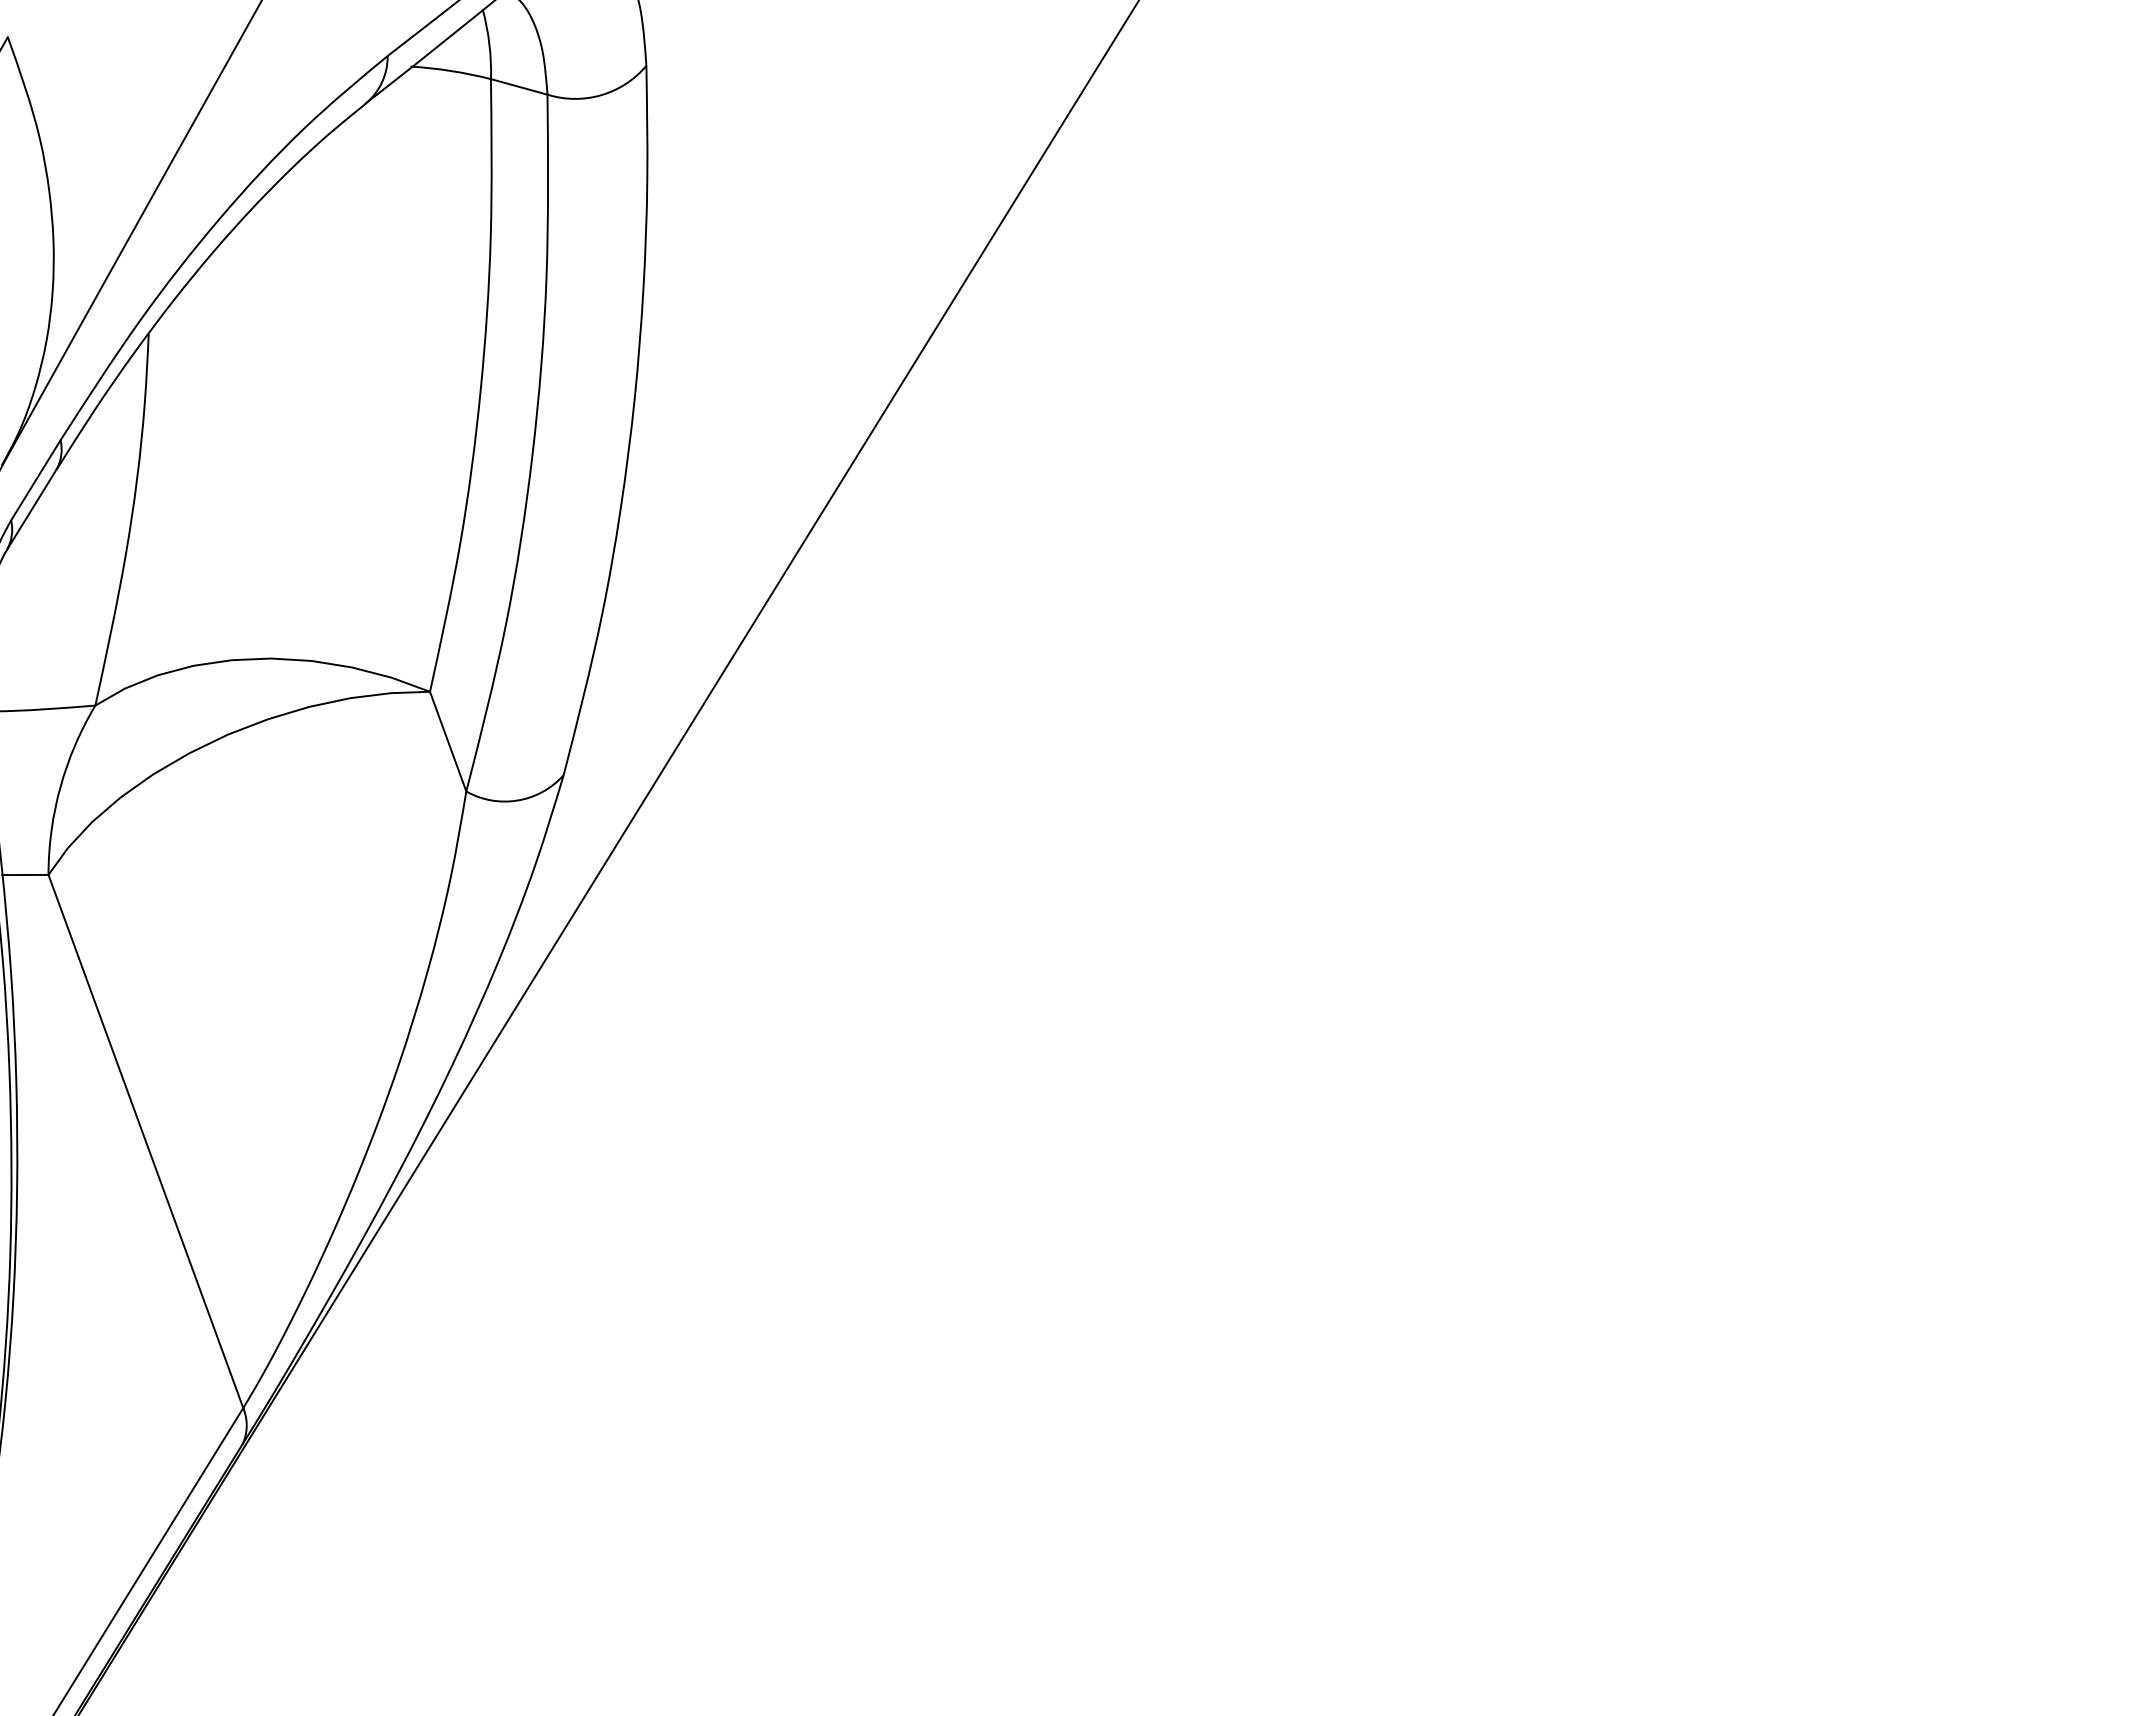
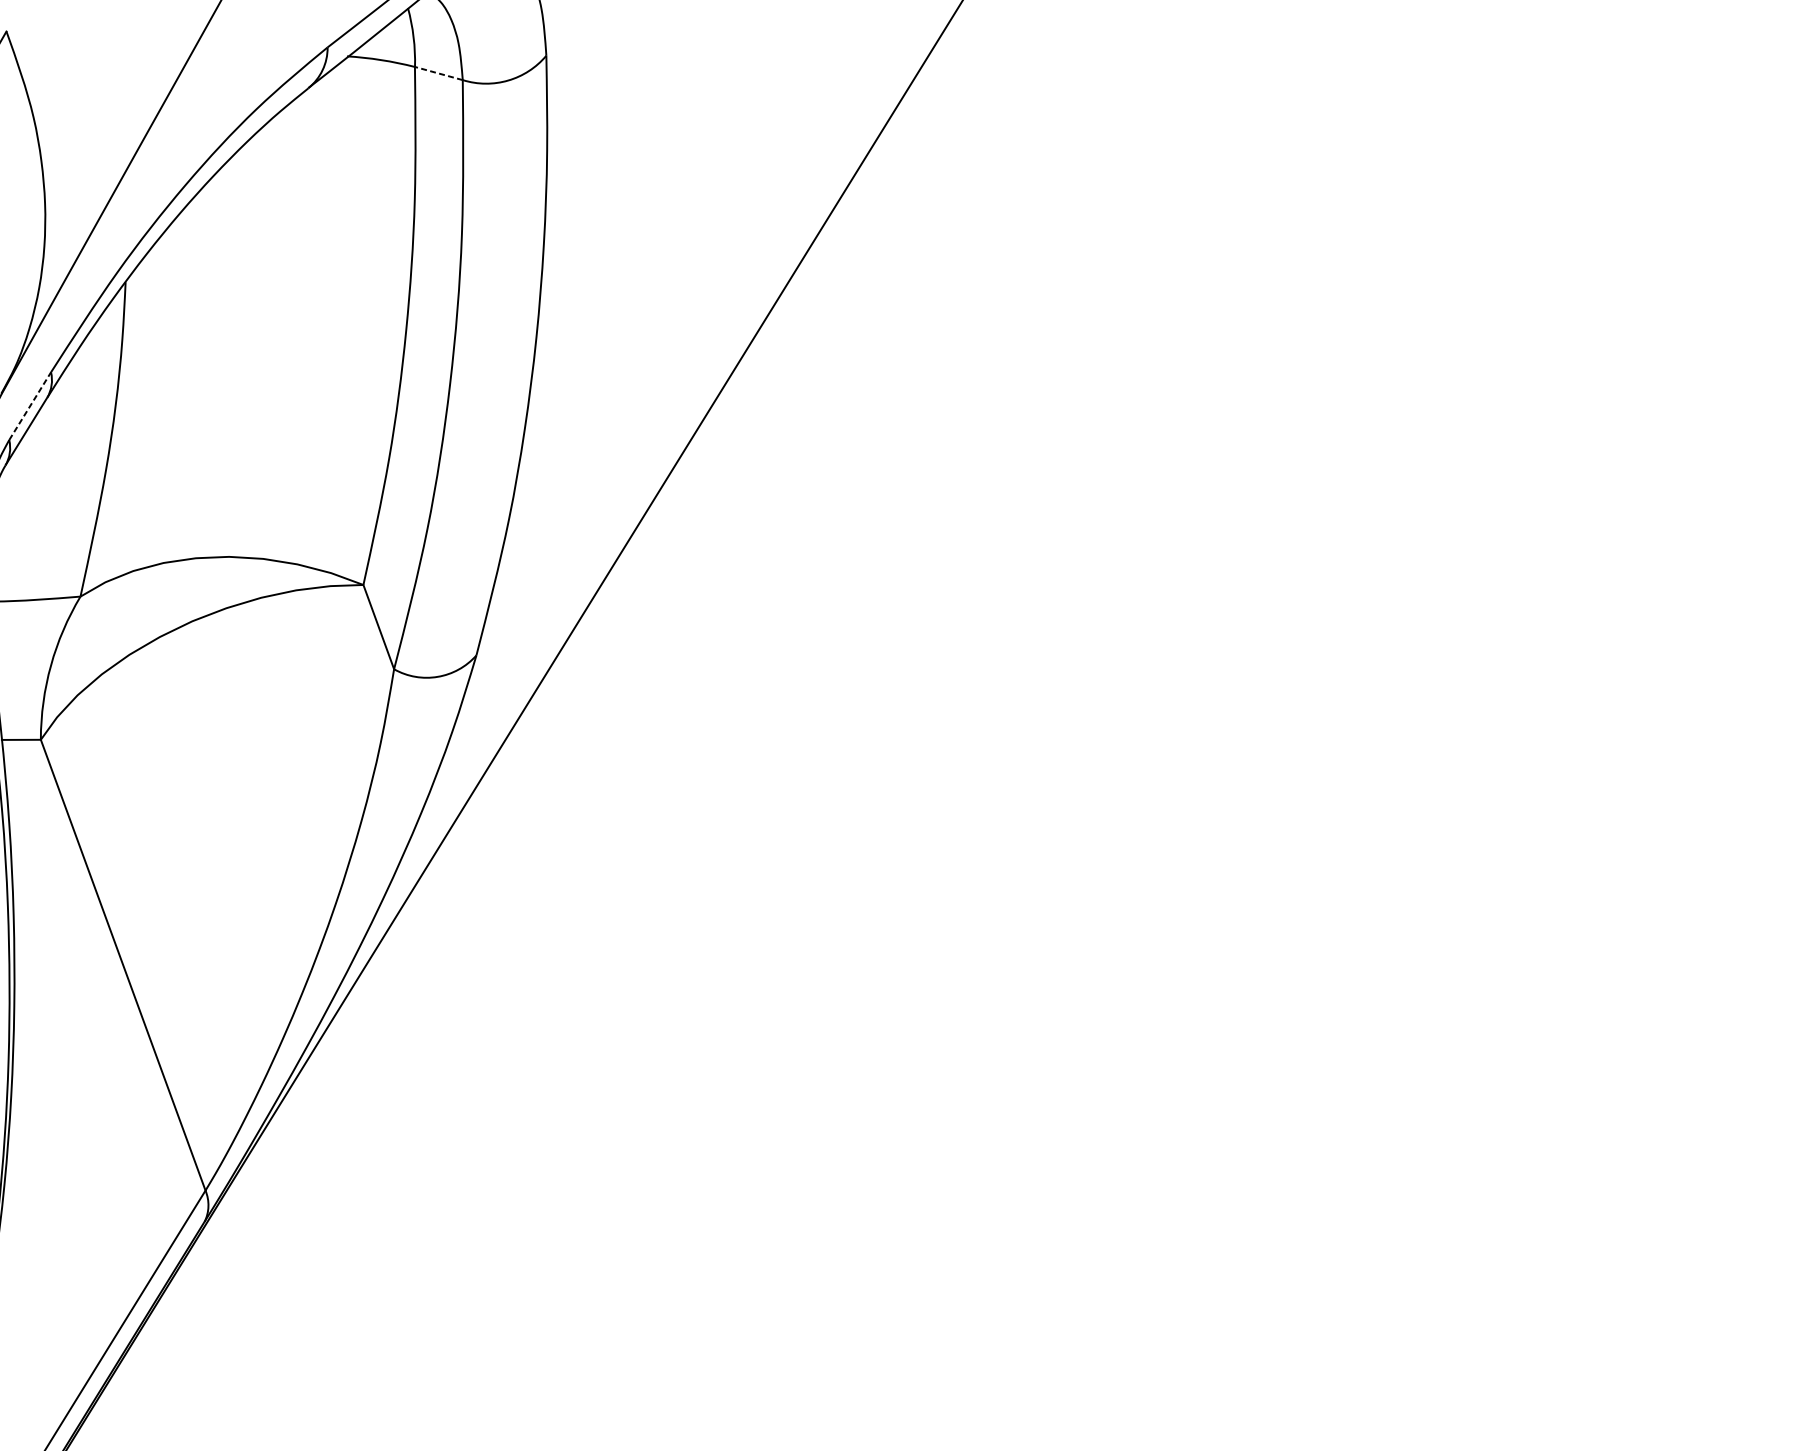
line: (518, 86) -> (438, 73), solid -> dashed
line: (36, 479) -> (30, 405), solid -> dashed

